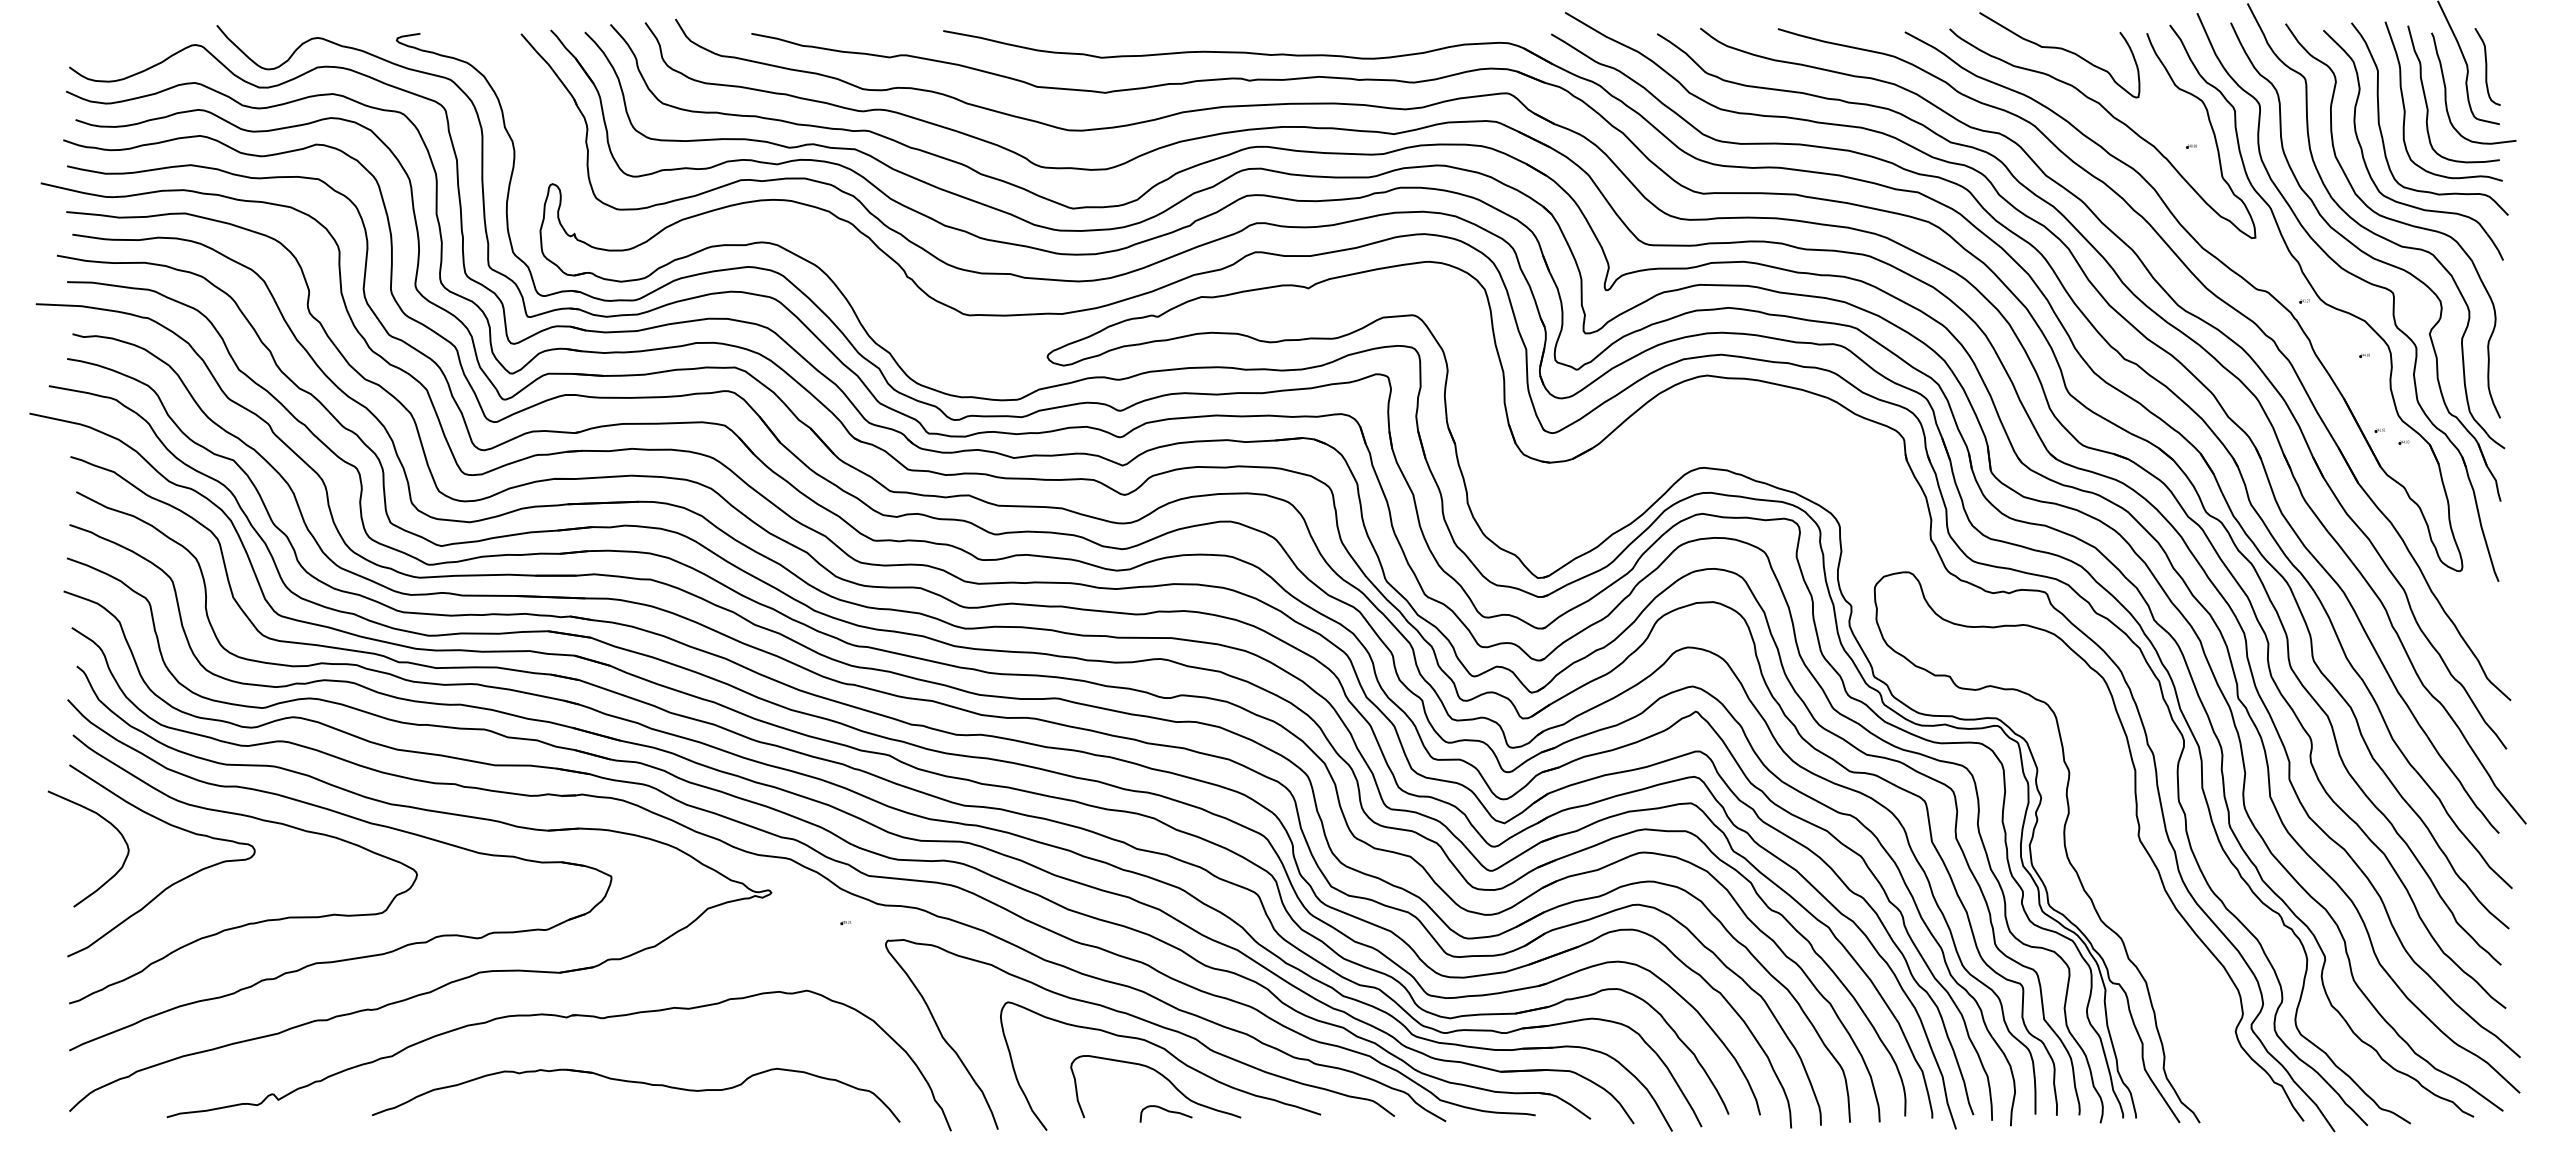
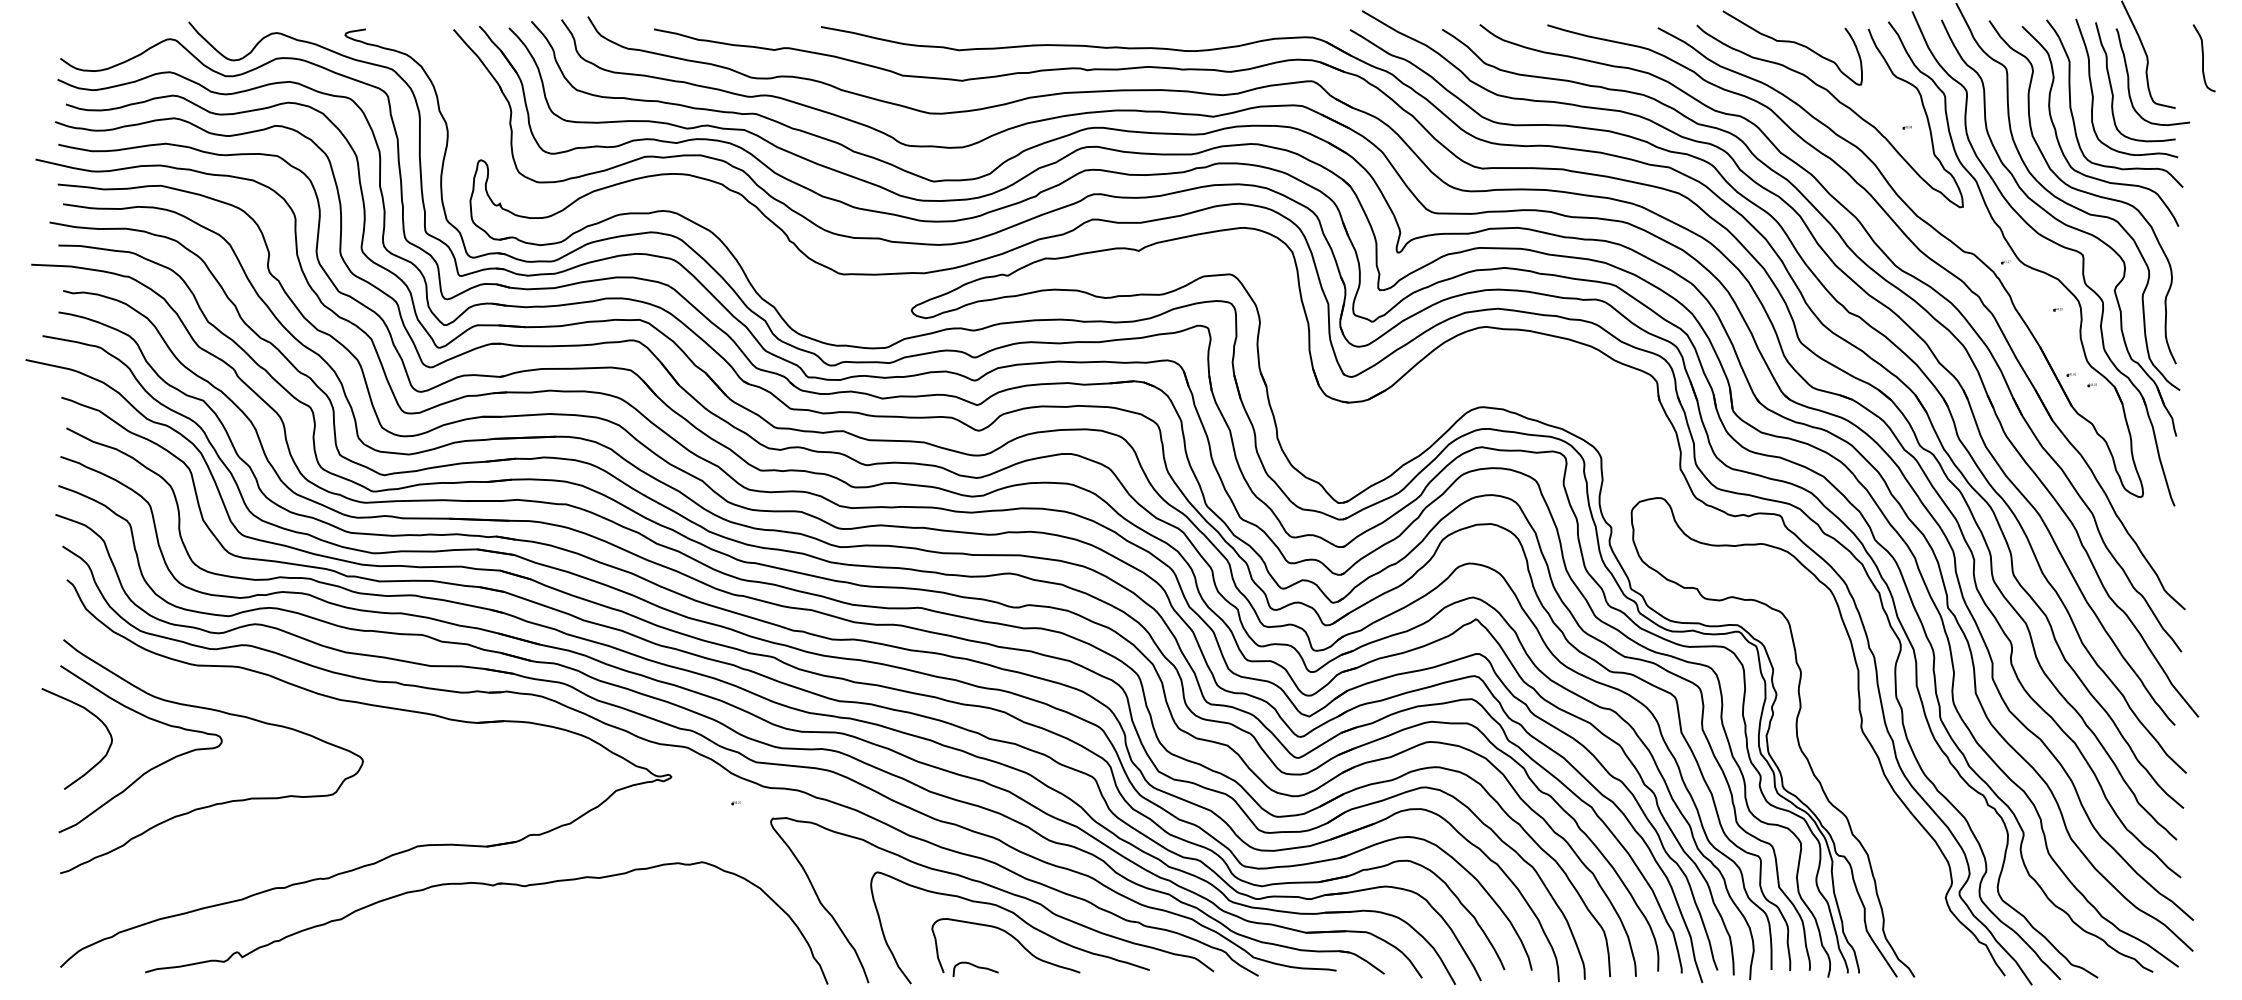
curve: (2487, 66) -> (2204, 57), moved
part: (358, 820) -> (312, 714), removed
part: (636, 1083) -> (553, 942), removed
curve: (1166, 1111) -> (976, 967), moved

